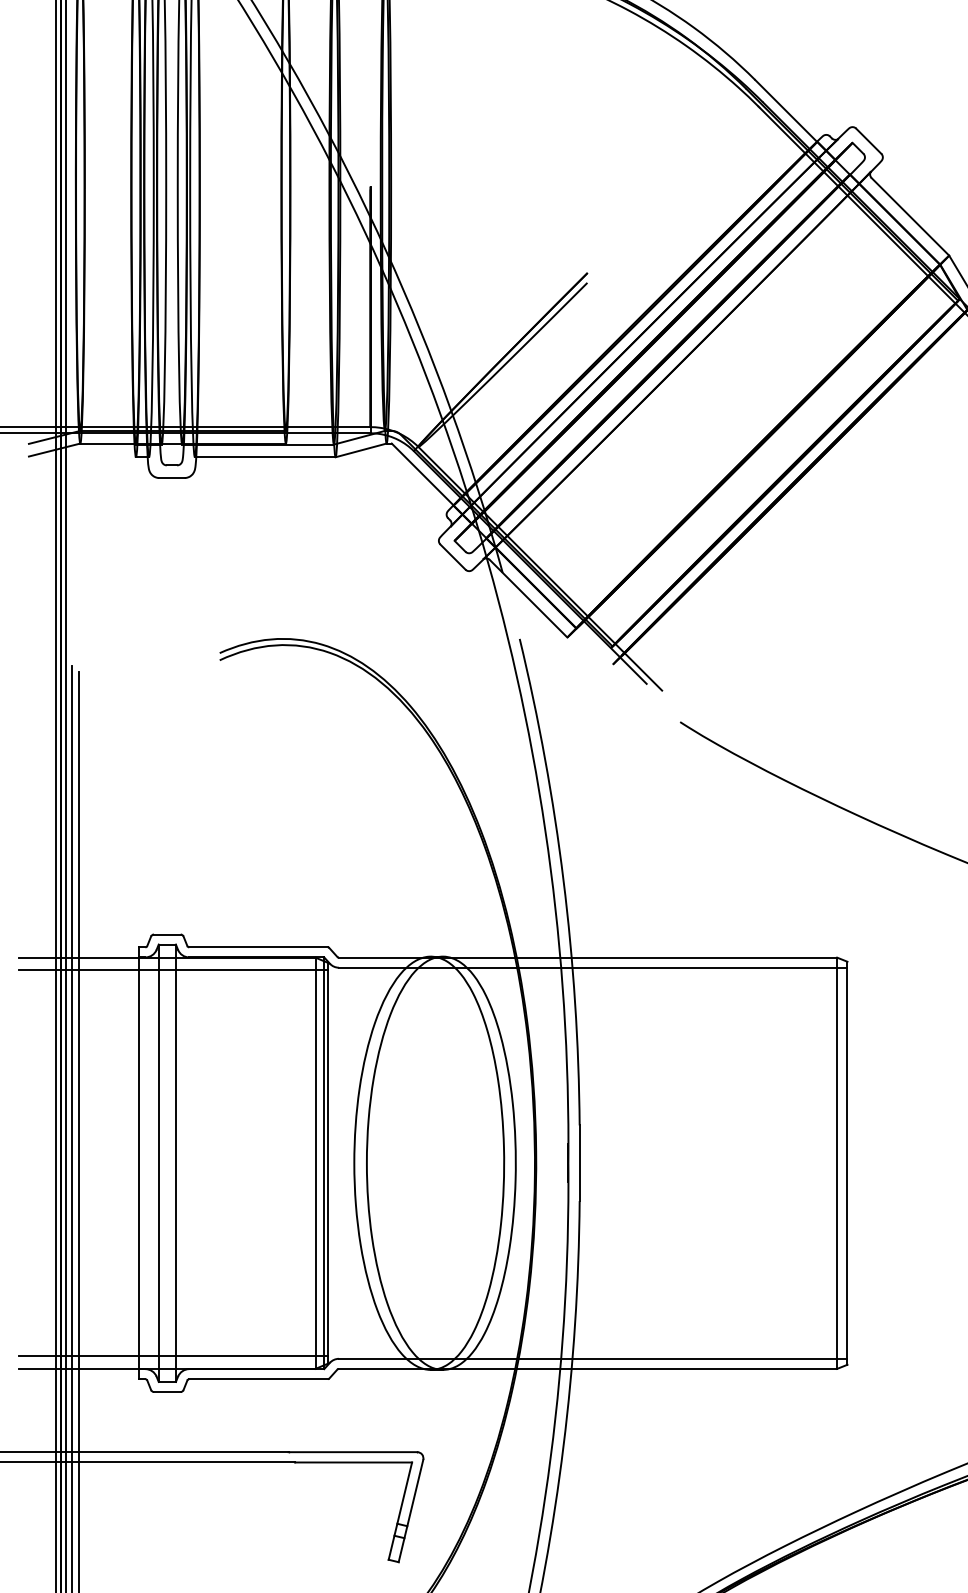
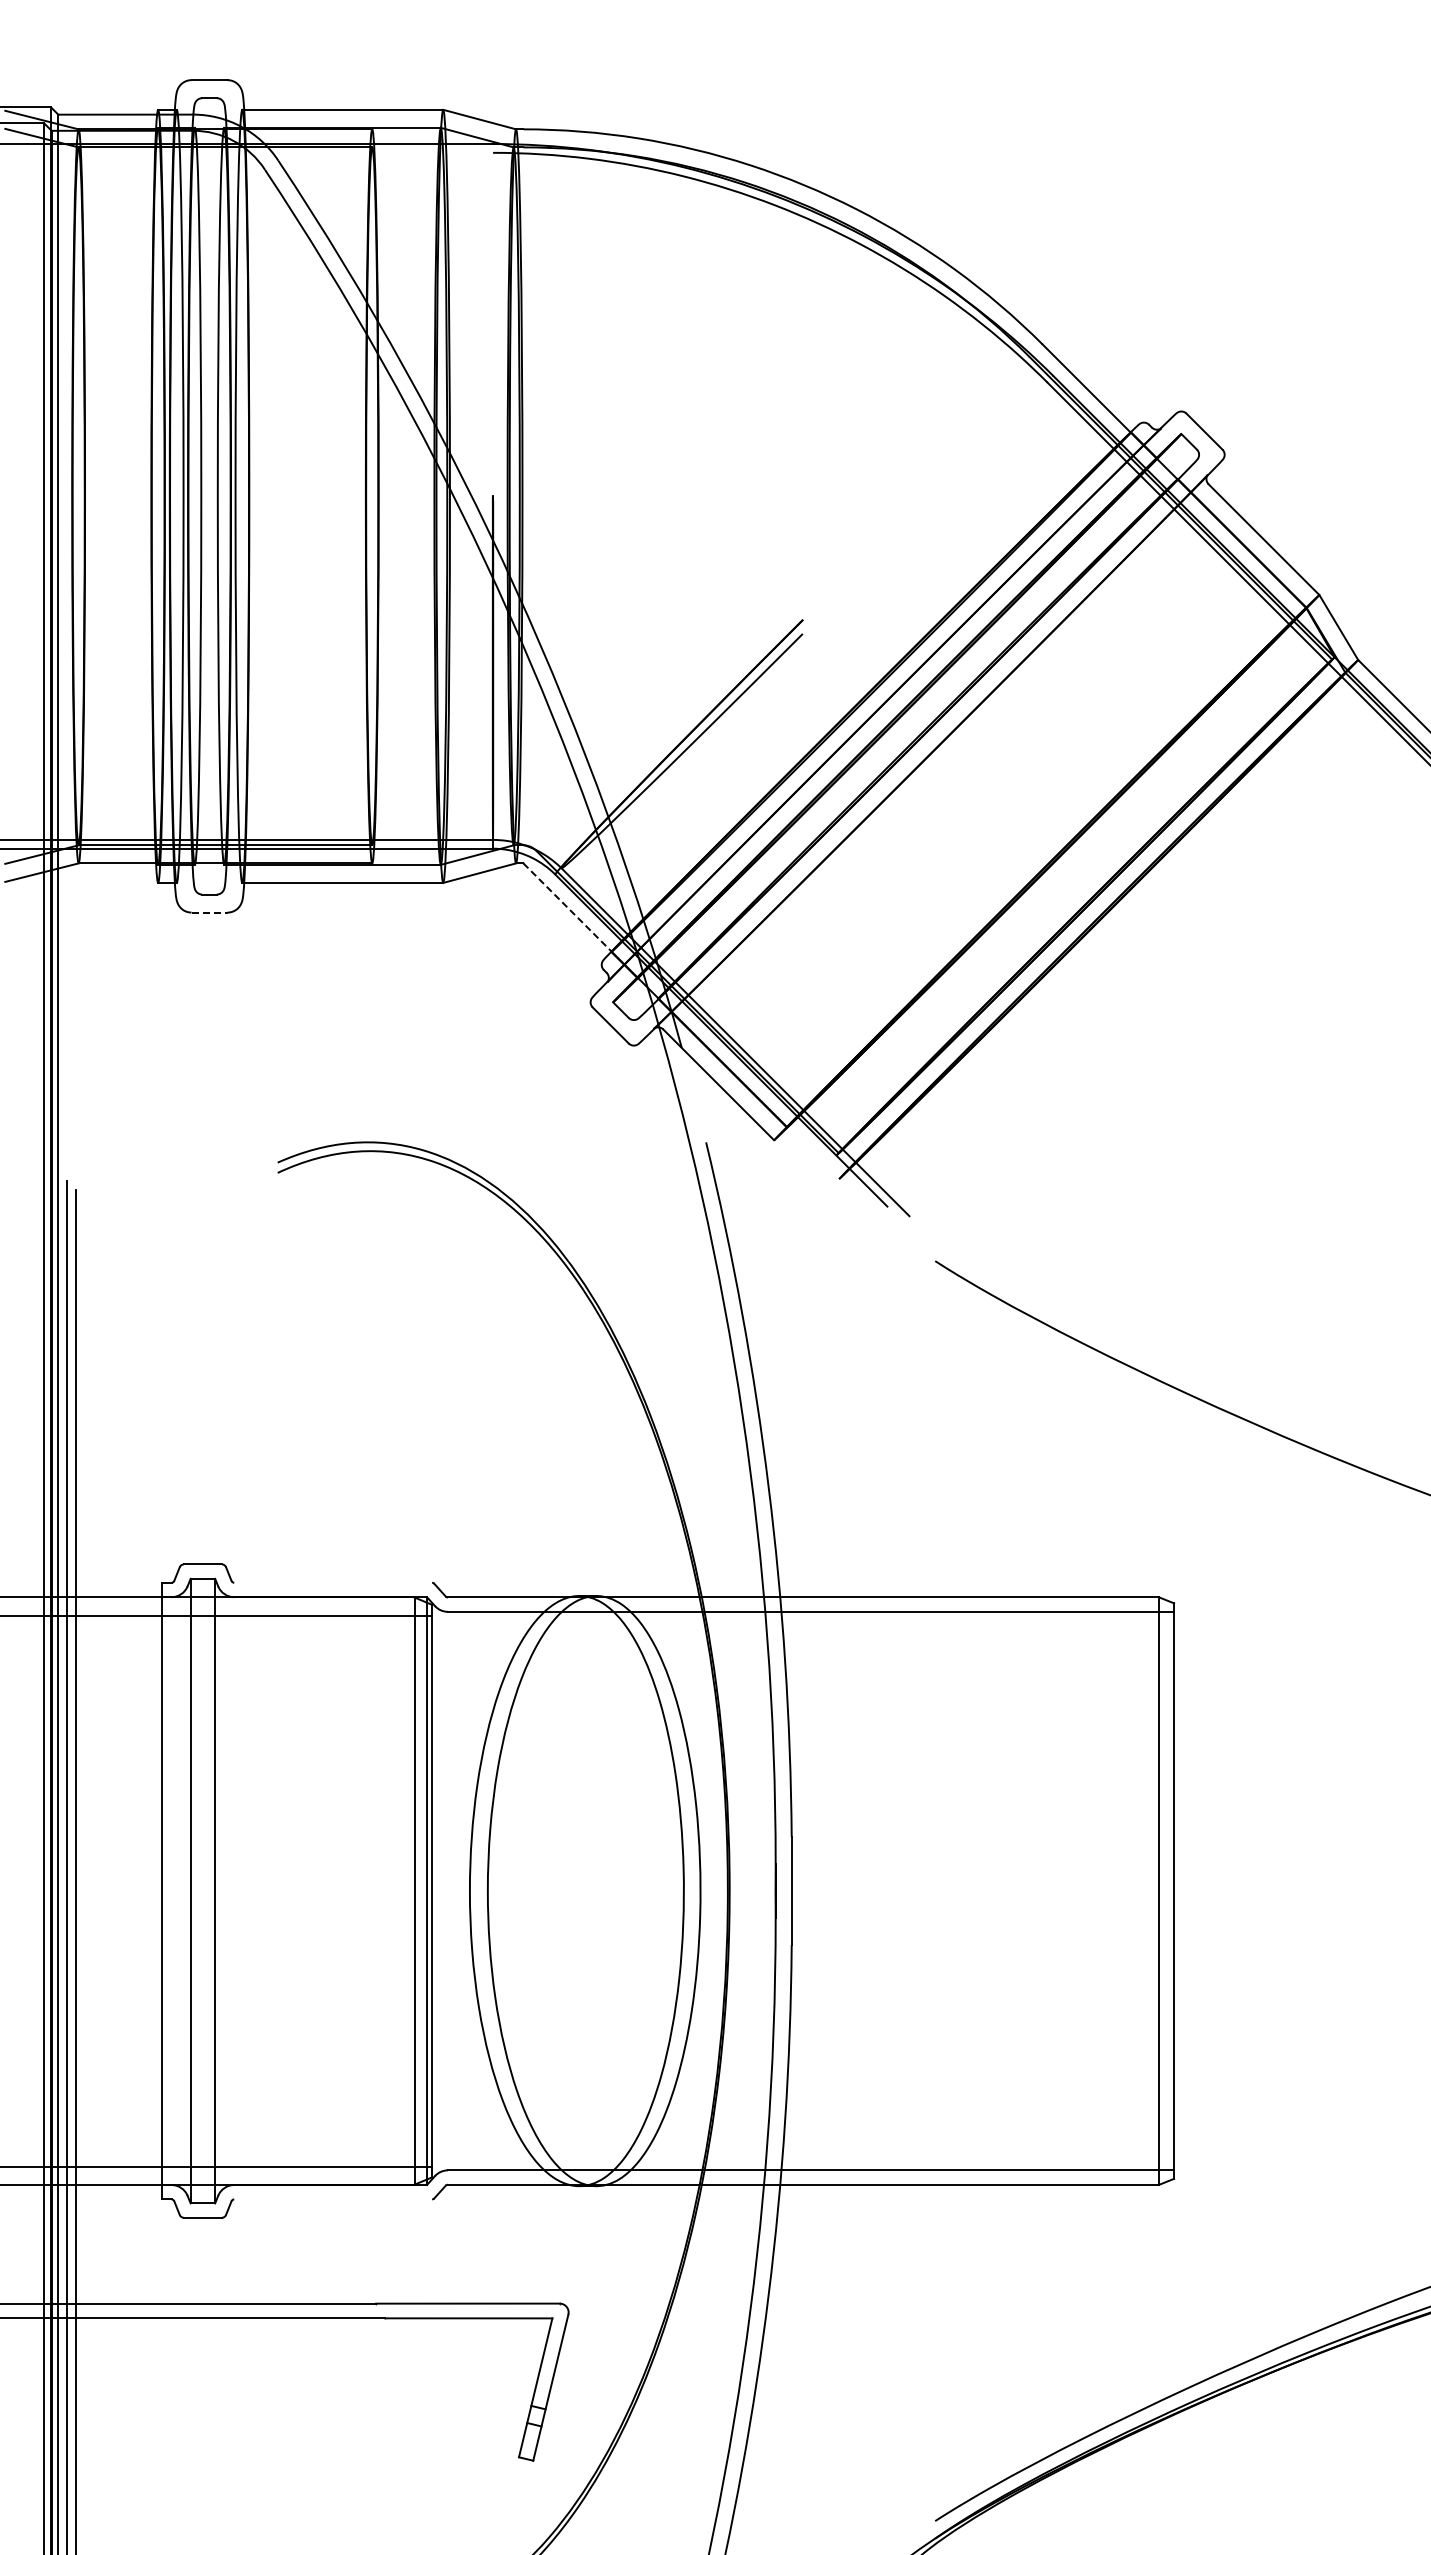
line: (422, 474) -> (567, 907), solid -> dashed
line: (172, 477) -> (210, 912), solid -> dashed
line: (258, 947) -> (333, 1582), removed
line: (258, 1379) -> (333, 2199), removed

